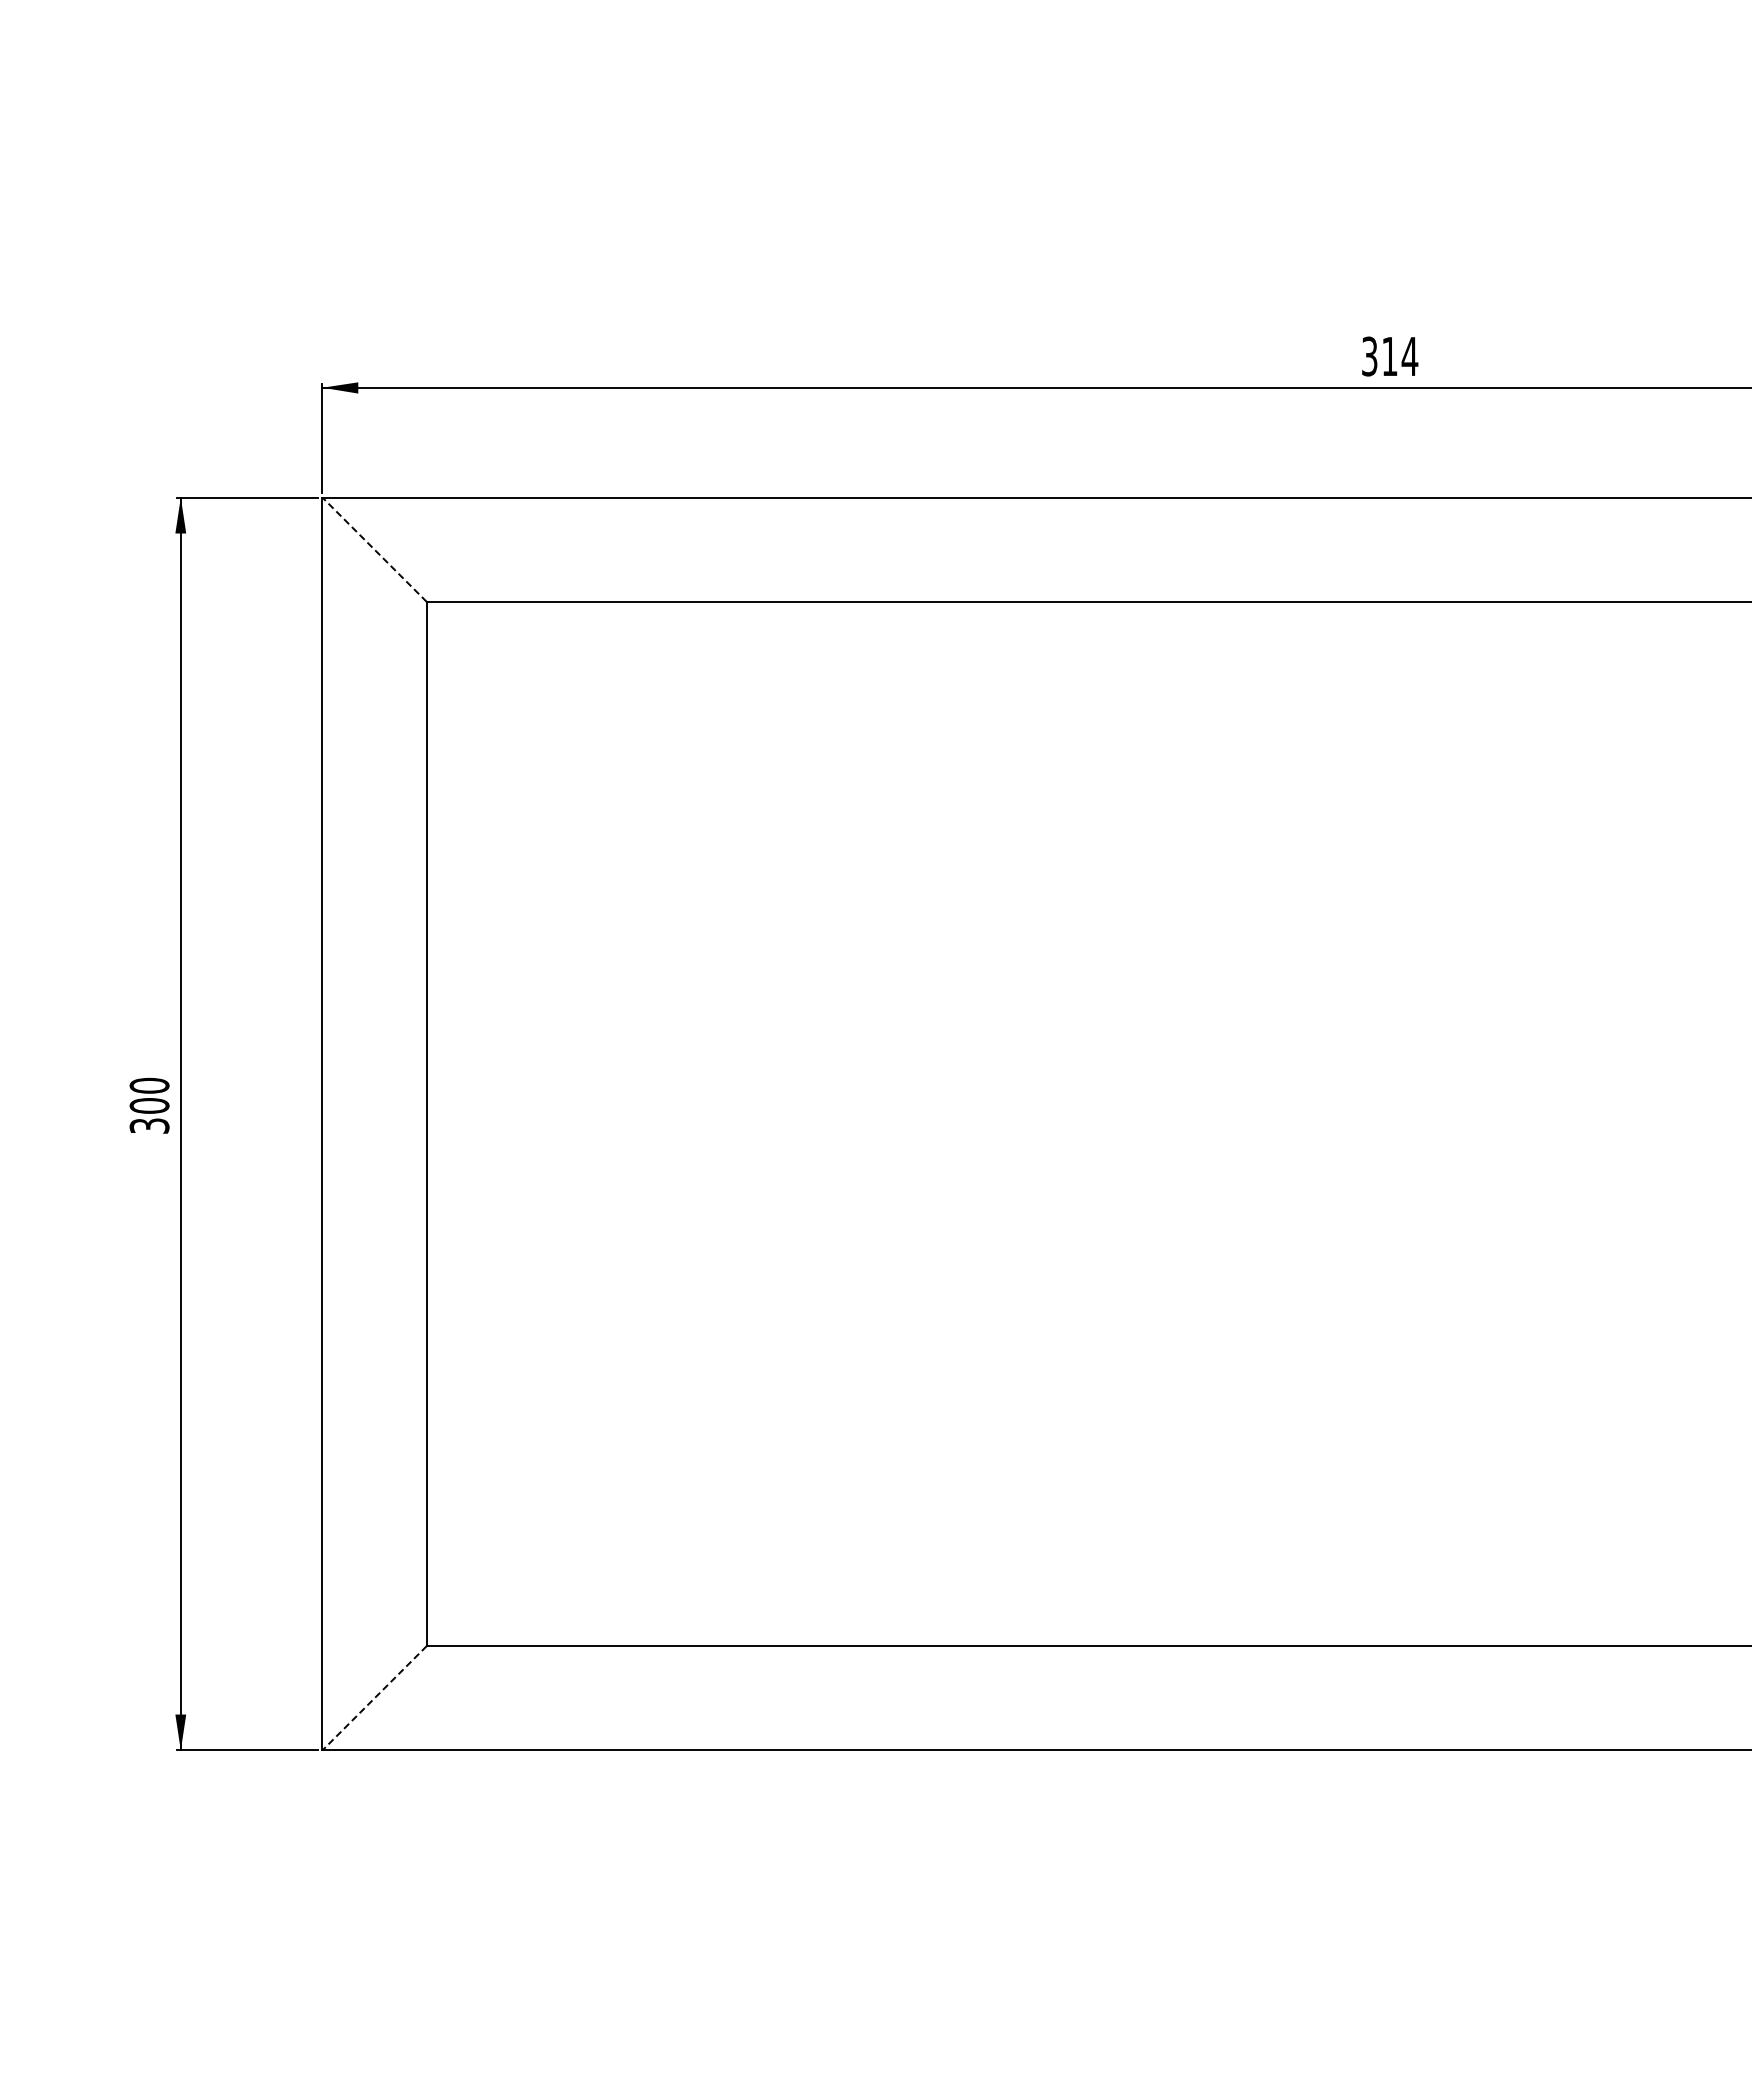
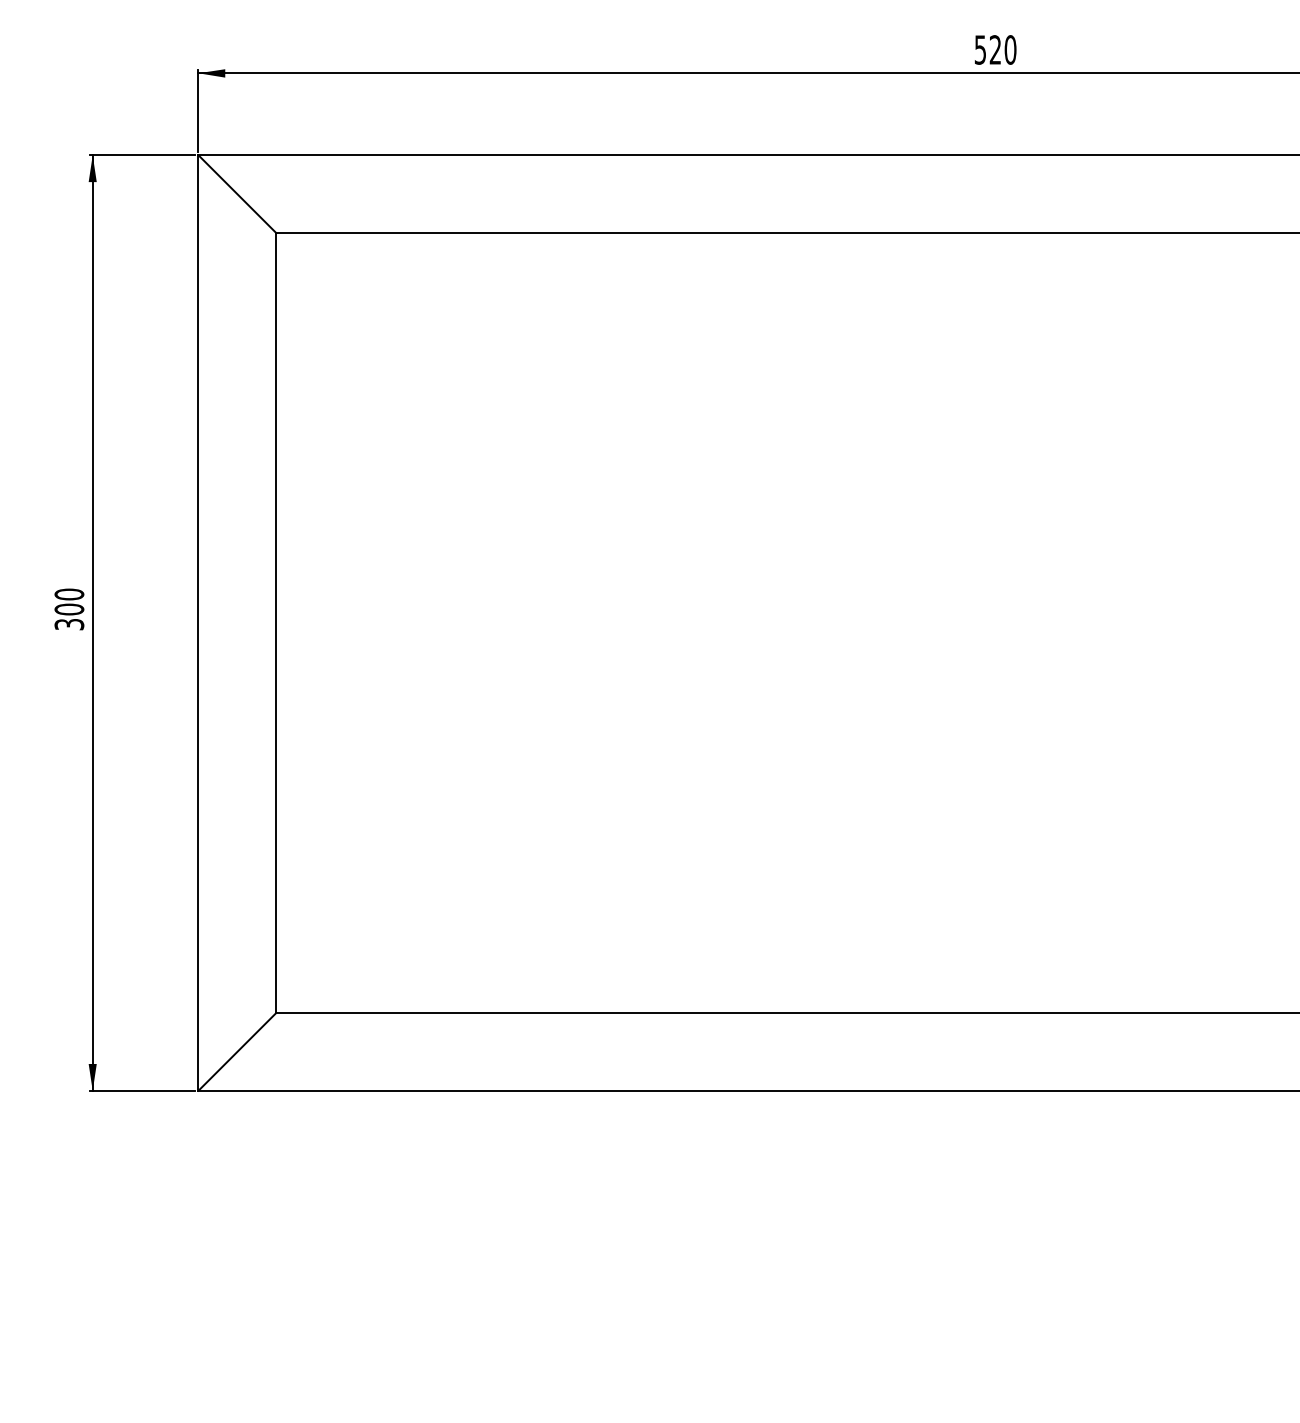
text: (1390, 356) -> (996, 49), 314 -> 520
line: (374, 549) -> (237, 194), dashed -> solid
line: (374, 1698) -> (237, 1052), dashed -> solid

